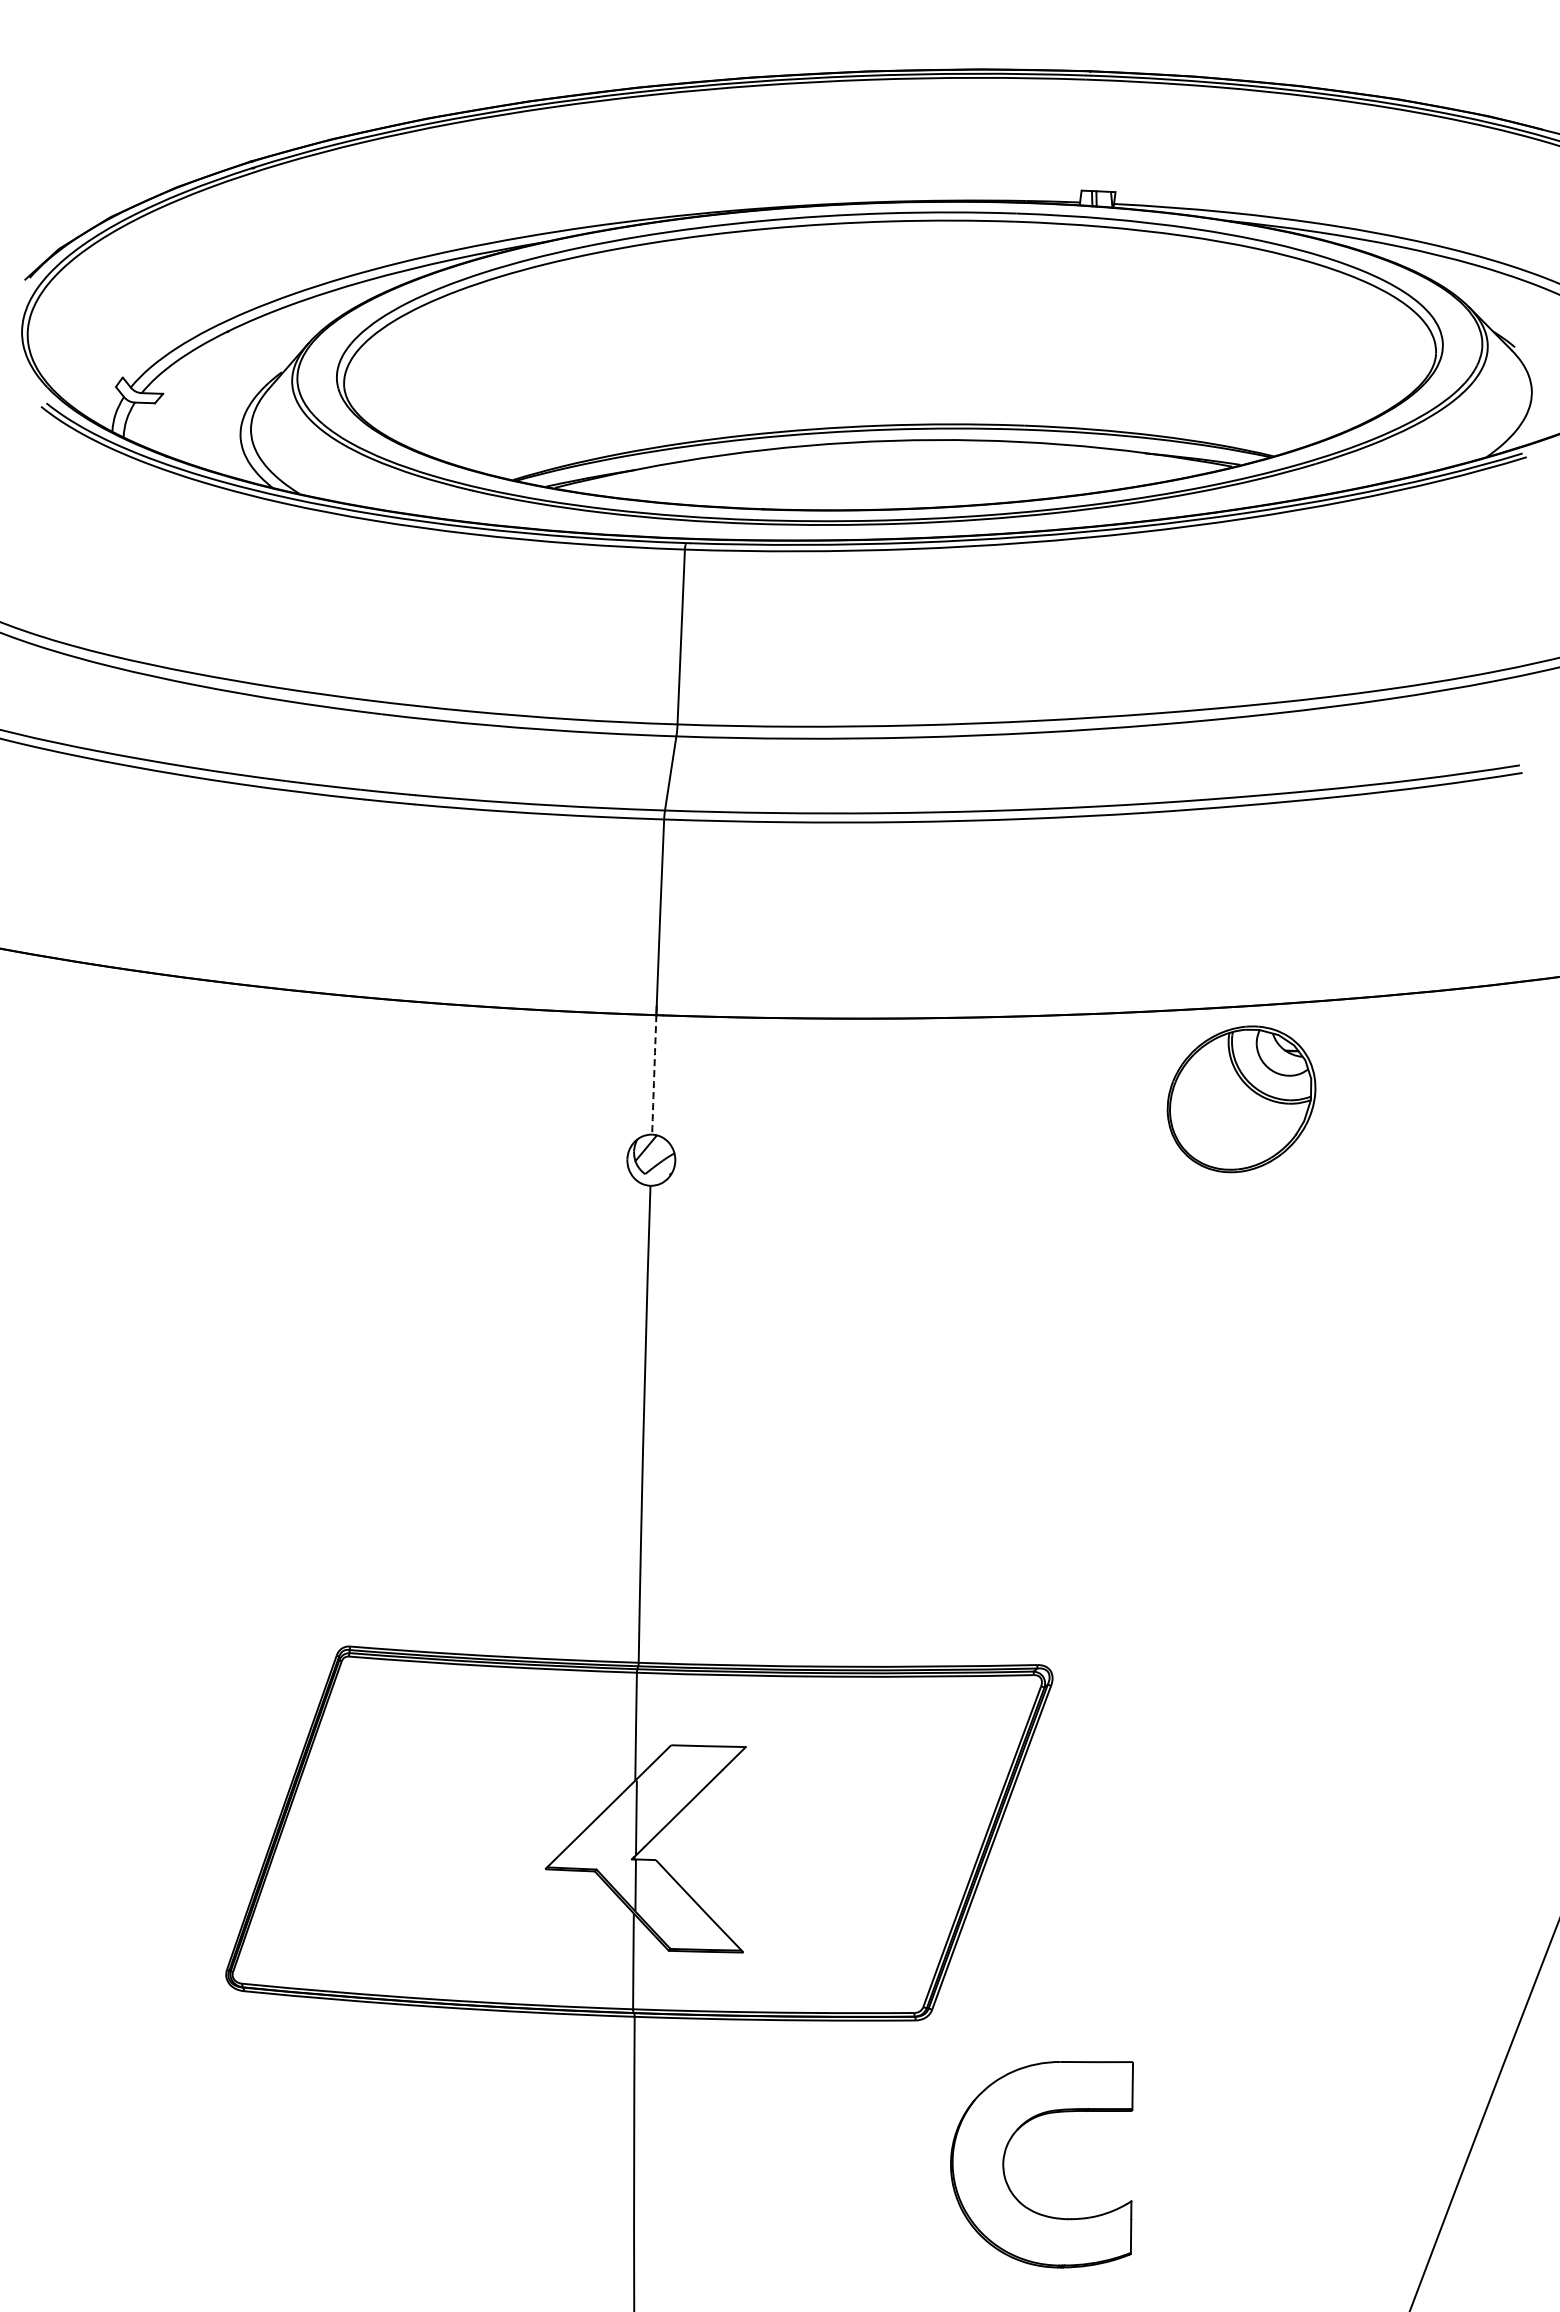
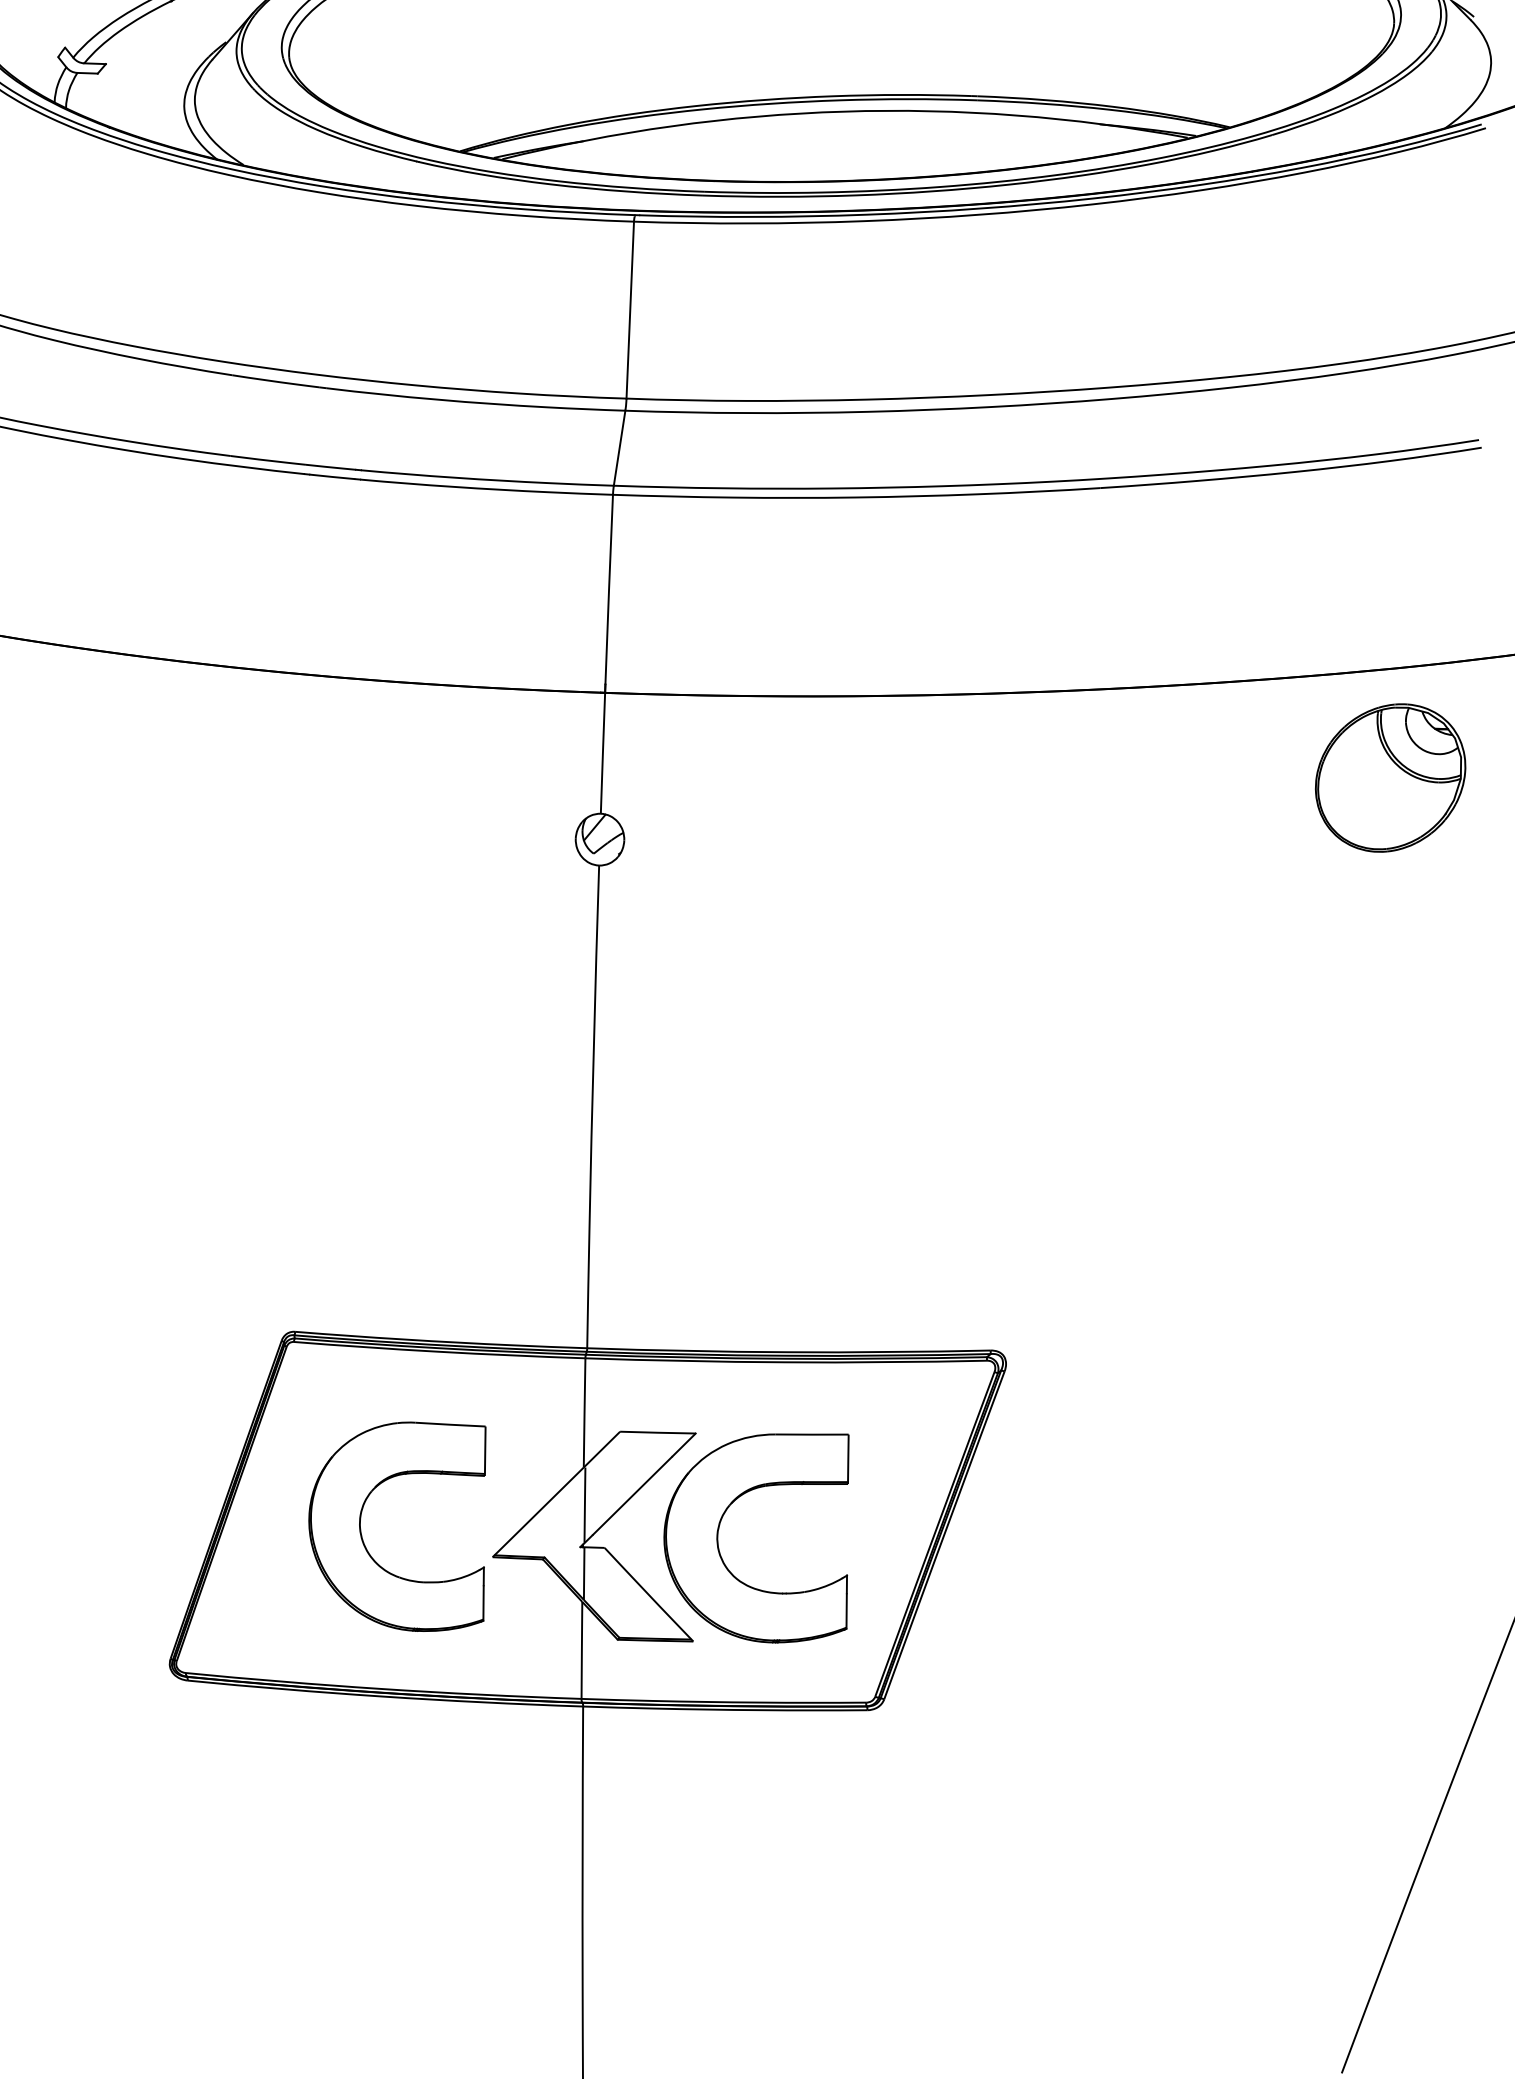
arc: (654, 1074) -> (603, 752), dashed -> solid
part: (1241, 1099) -> (1390, 778), moved
part: (416, 1847) -> (362, 1535), added
part: (1004, 2164) -> (718, 1538), moved

